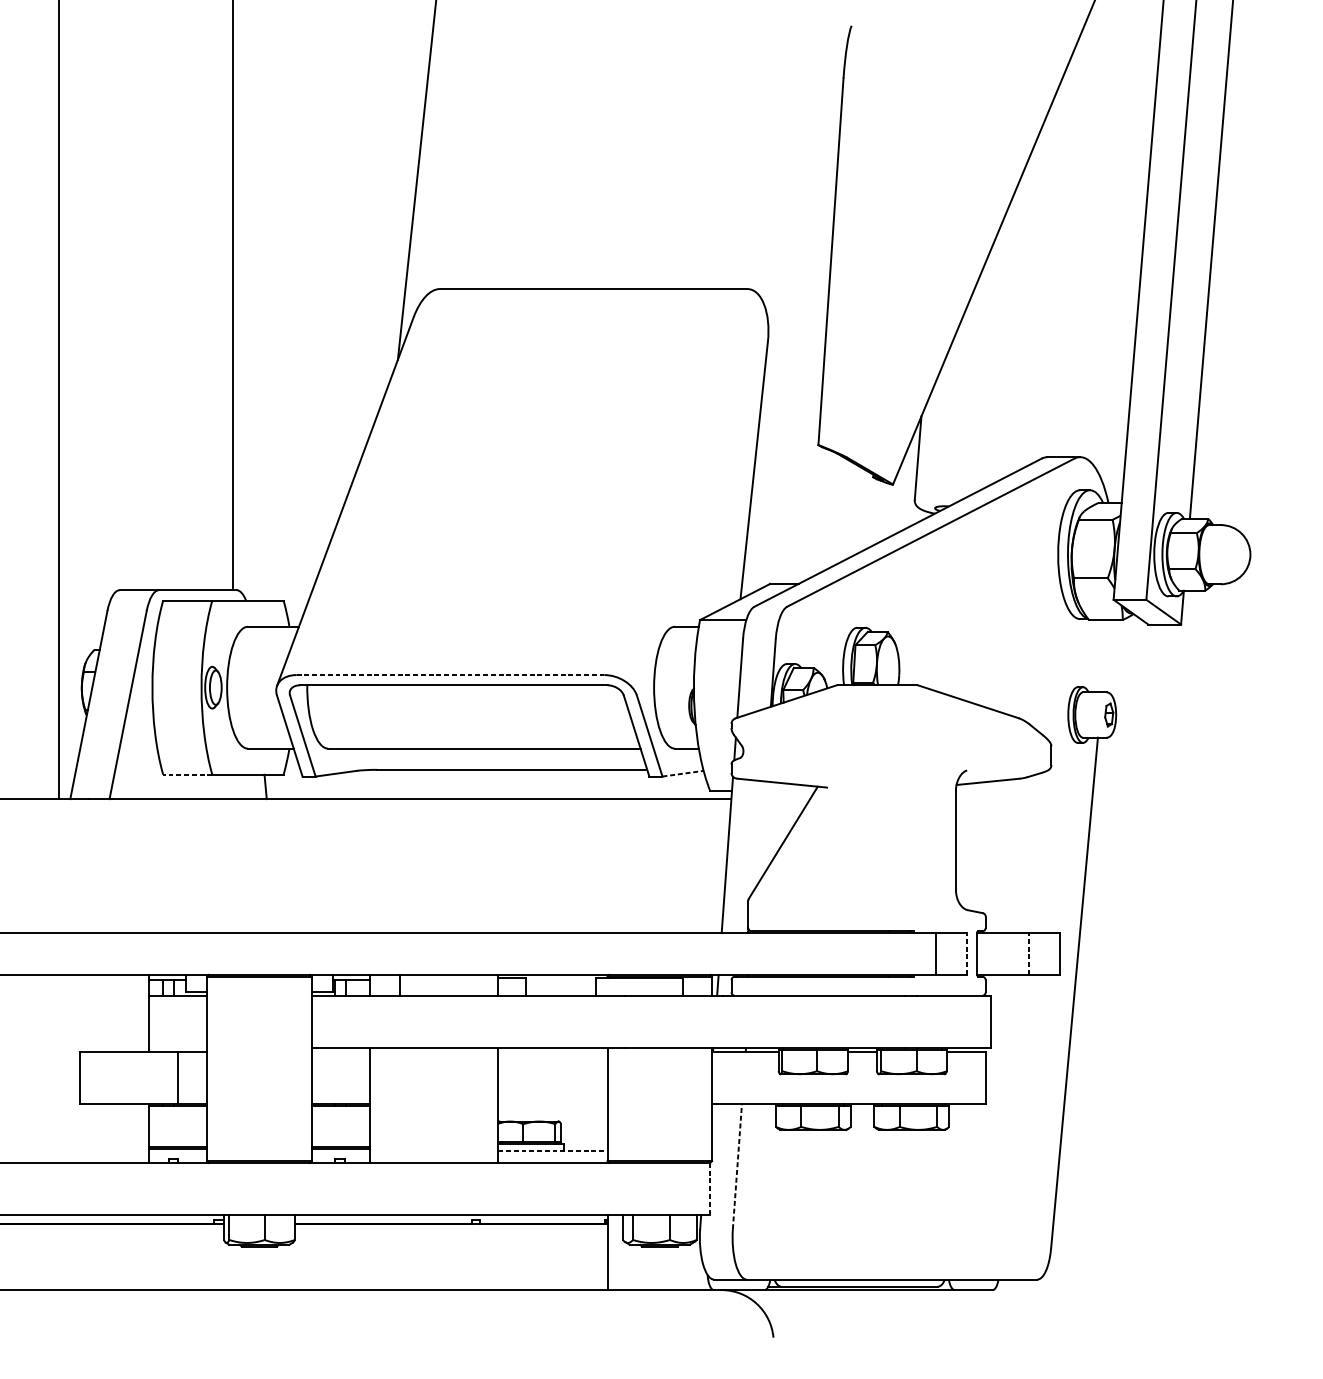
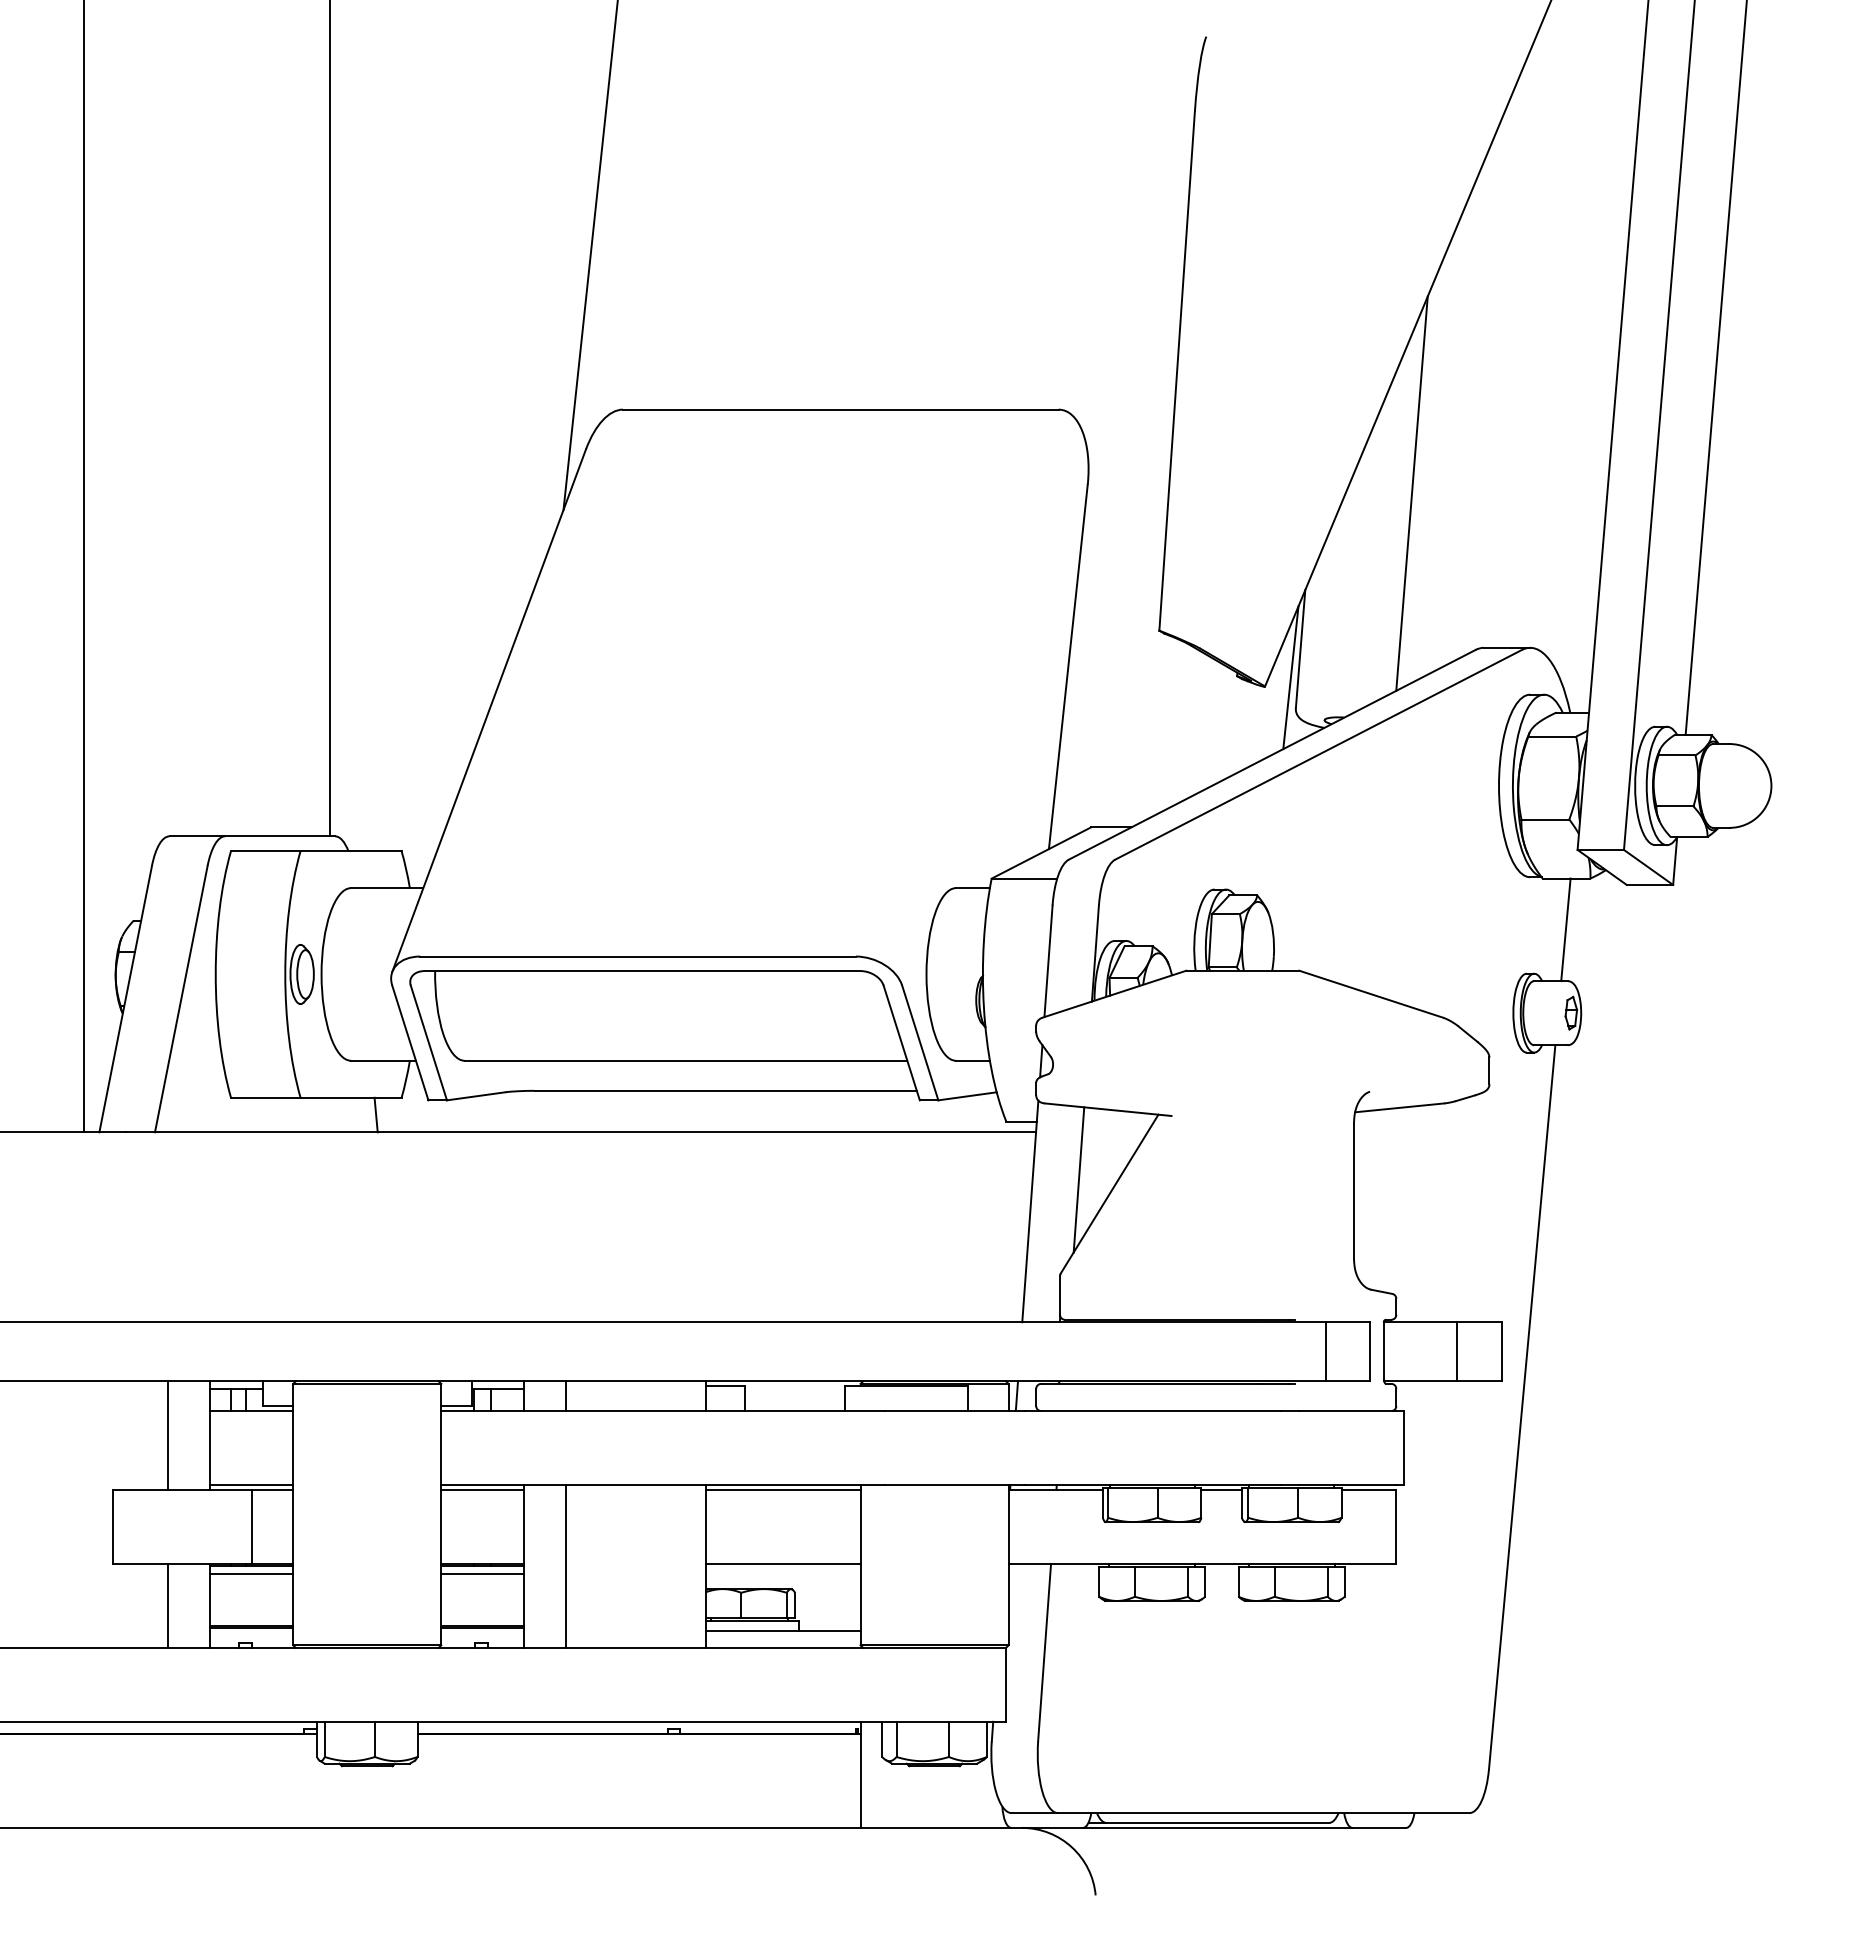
line: (996, 348) -> (1411, 493), added
line: (911, 478) -> (1290, 677), added
line: (1105, 655) -> (1565, 929), added
line: (450, 675) -> (638, 956), dashed -> solid
line: (683, 773) -> (968, 1096), dashed -> solid
line: (187, 774) -> (265, 1097), dashed -> solid
line: (761, 832) -> (1078, 1179), added
line: (967, 953) -> (1370, 1351), dashed -> solid
line: (1028, 953) -> (1457, 1351), dashed -> solid
line: (119, 1013) -> (168, 1435), added
line: (177, 1048) -> (251, 1485), added
line: (340, 1051) -> (482, 1489), added
line: (552, 1051) -> (782, 1489), added
line: (552, 1103) -> (782, 1563), added
line: (400, 1105) -> (566, 1566), added
line: (177, 1110) -> (251, 1573), added
line: (340, 1110) -> (482, 1573), added
line: (119, 1133) -> (168, 1605), added
line: (553, 1150) -> (783, 1630), dashed -> solid
line: (737, 1166) -> (1044, 1652), dashed -> solid
line: (710, 1188) -> (1006, 1684), dashed -> solid

